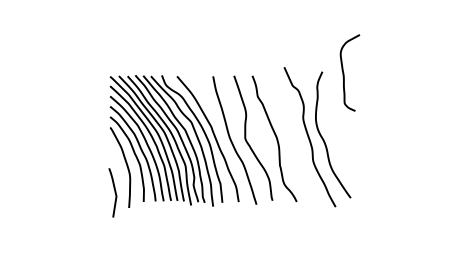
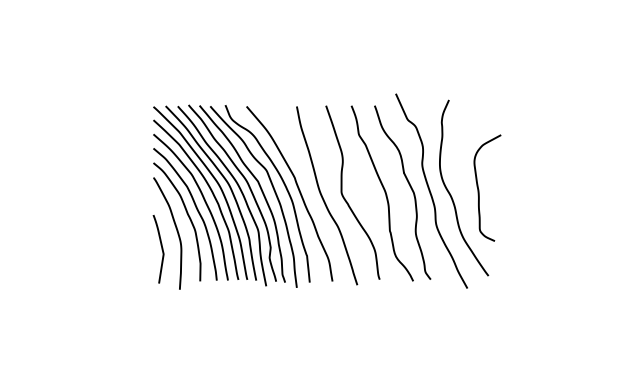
curve: (344, 72) -> (479, 187), moved
curve: (294, 135) -> (410, 188), added
curve: (114, 192) -> (160, 248), moved

